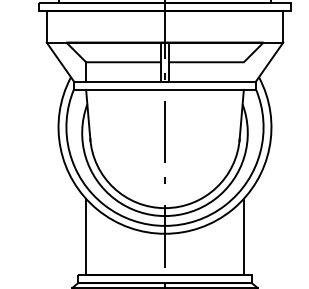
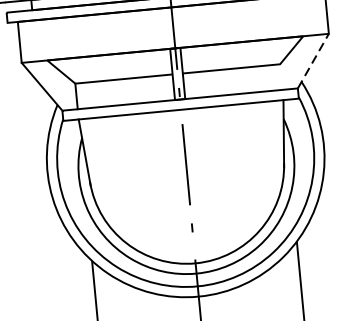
line: (269, 61) -> (313, 60), solid -> dashed

